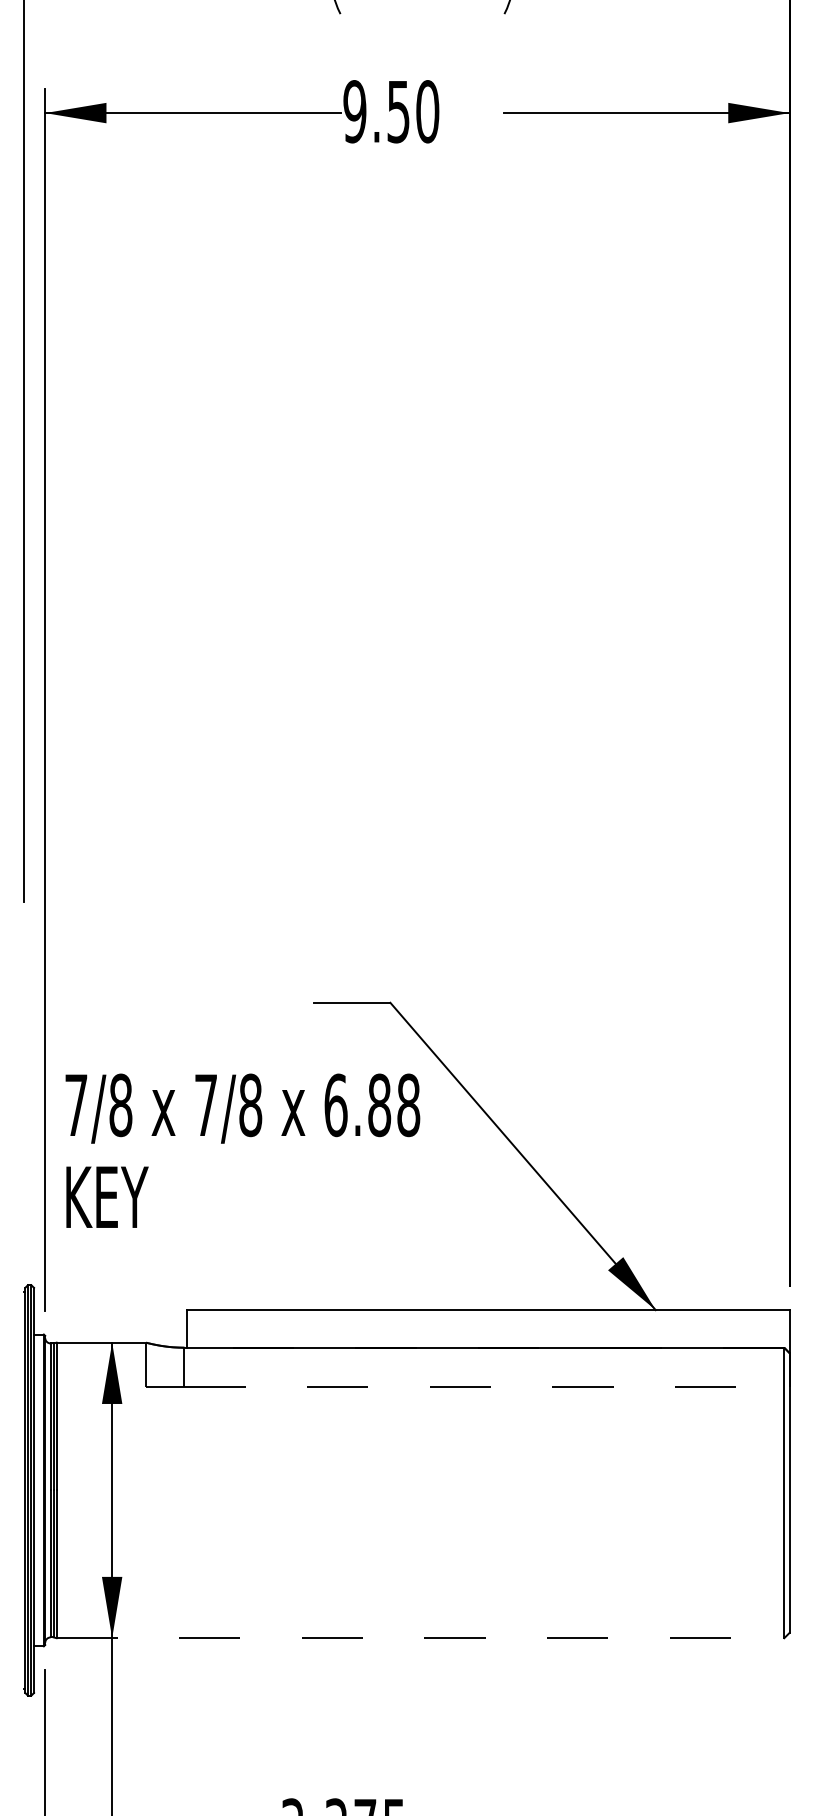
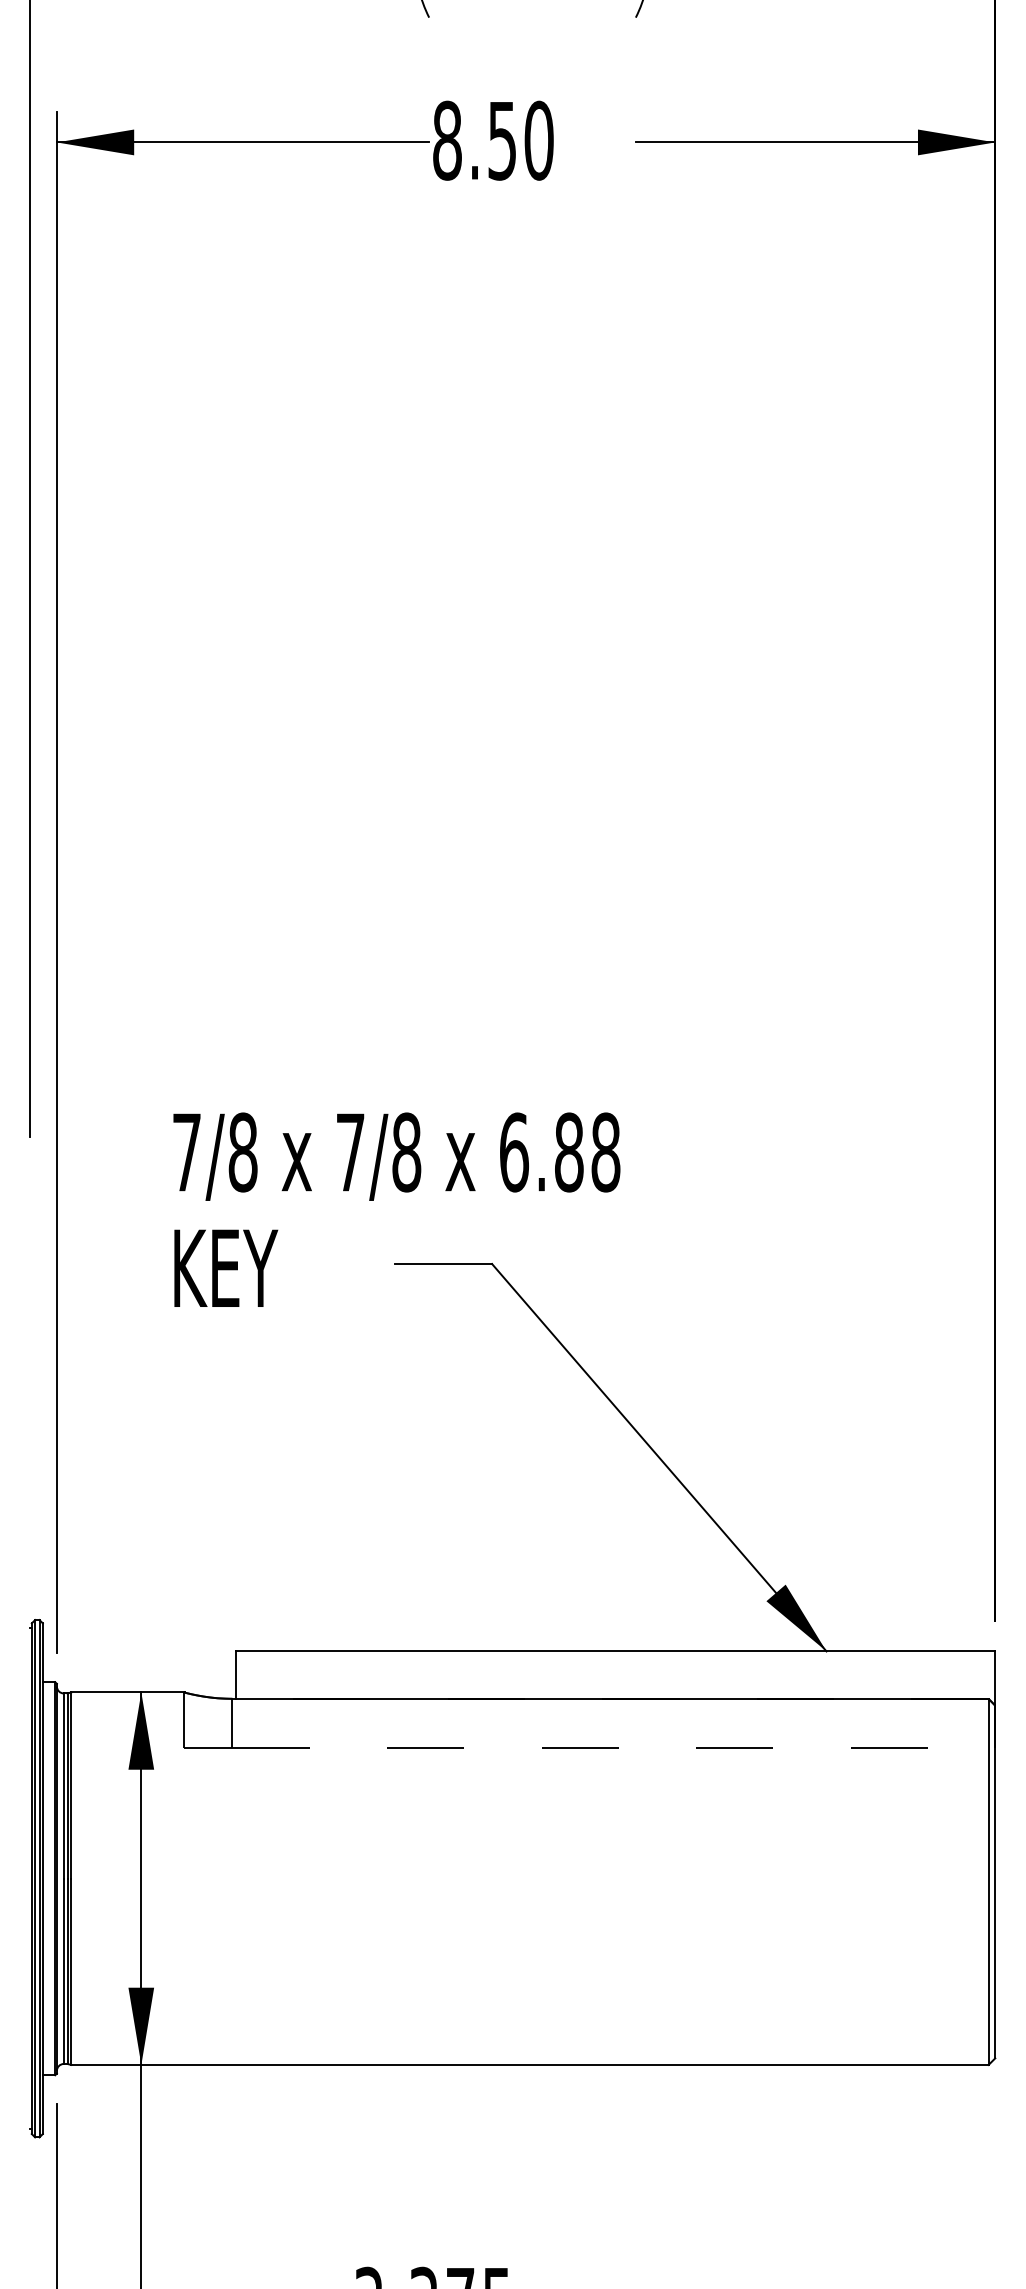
text: (354, 111) -> (446, 140), 9.50 -> 8.50
text: (242, 1150) -> (396, 1209), moved
line: (420, 1638) -> (530, 2065), dashed -> solid

